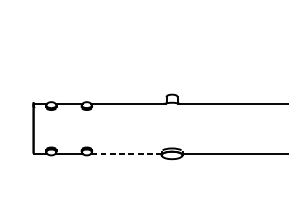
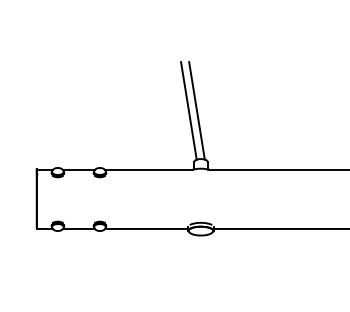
line: (161, 53) -> (188, 110), added
line: (168, 53) -> (196, 110), added
line: (126, 153) -> (146, 228), dashed -> solid

